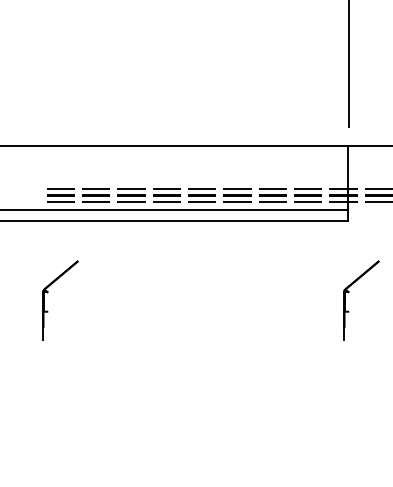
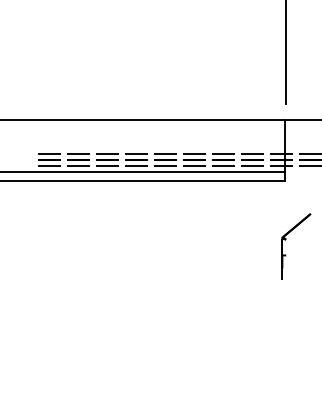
part: (48, 292) -> (39, 239), removed

